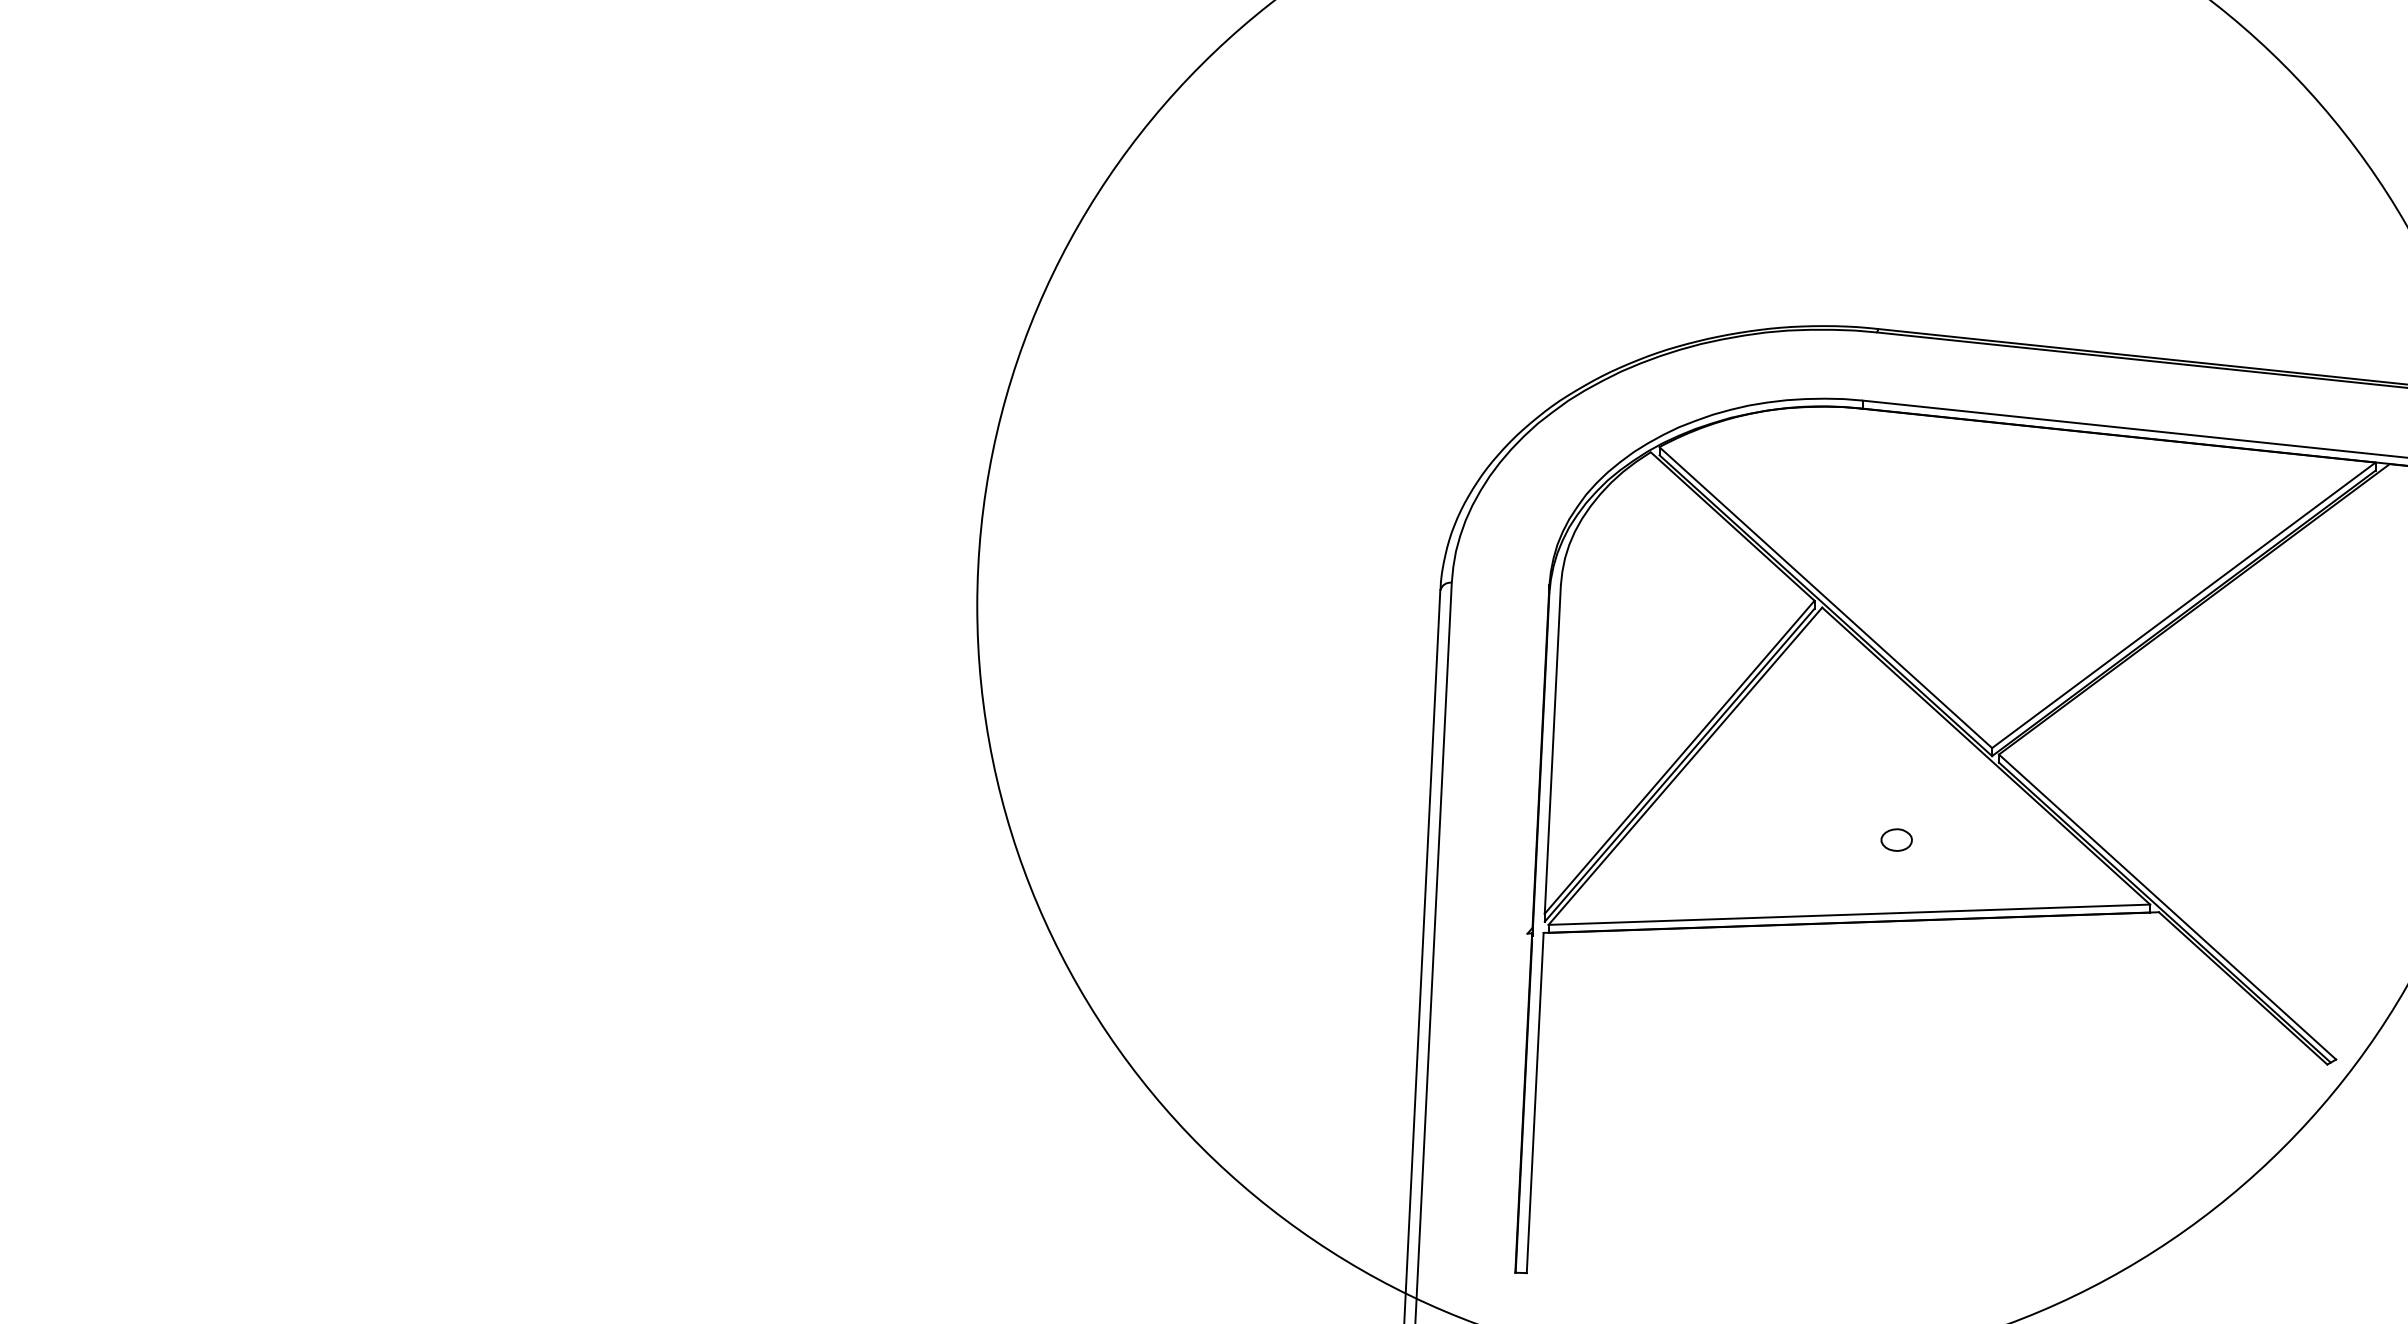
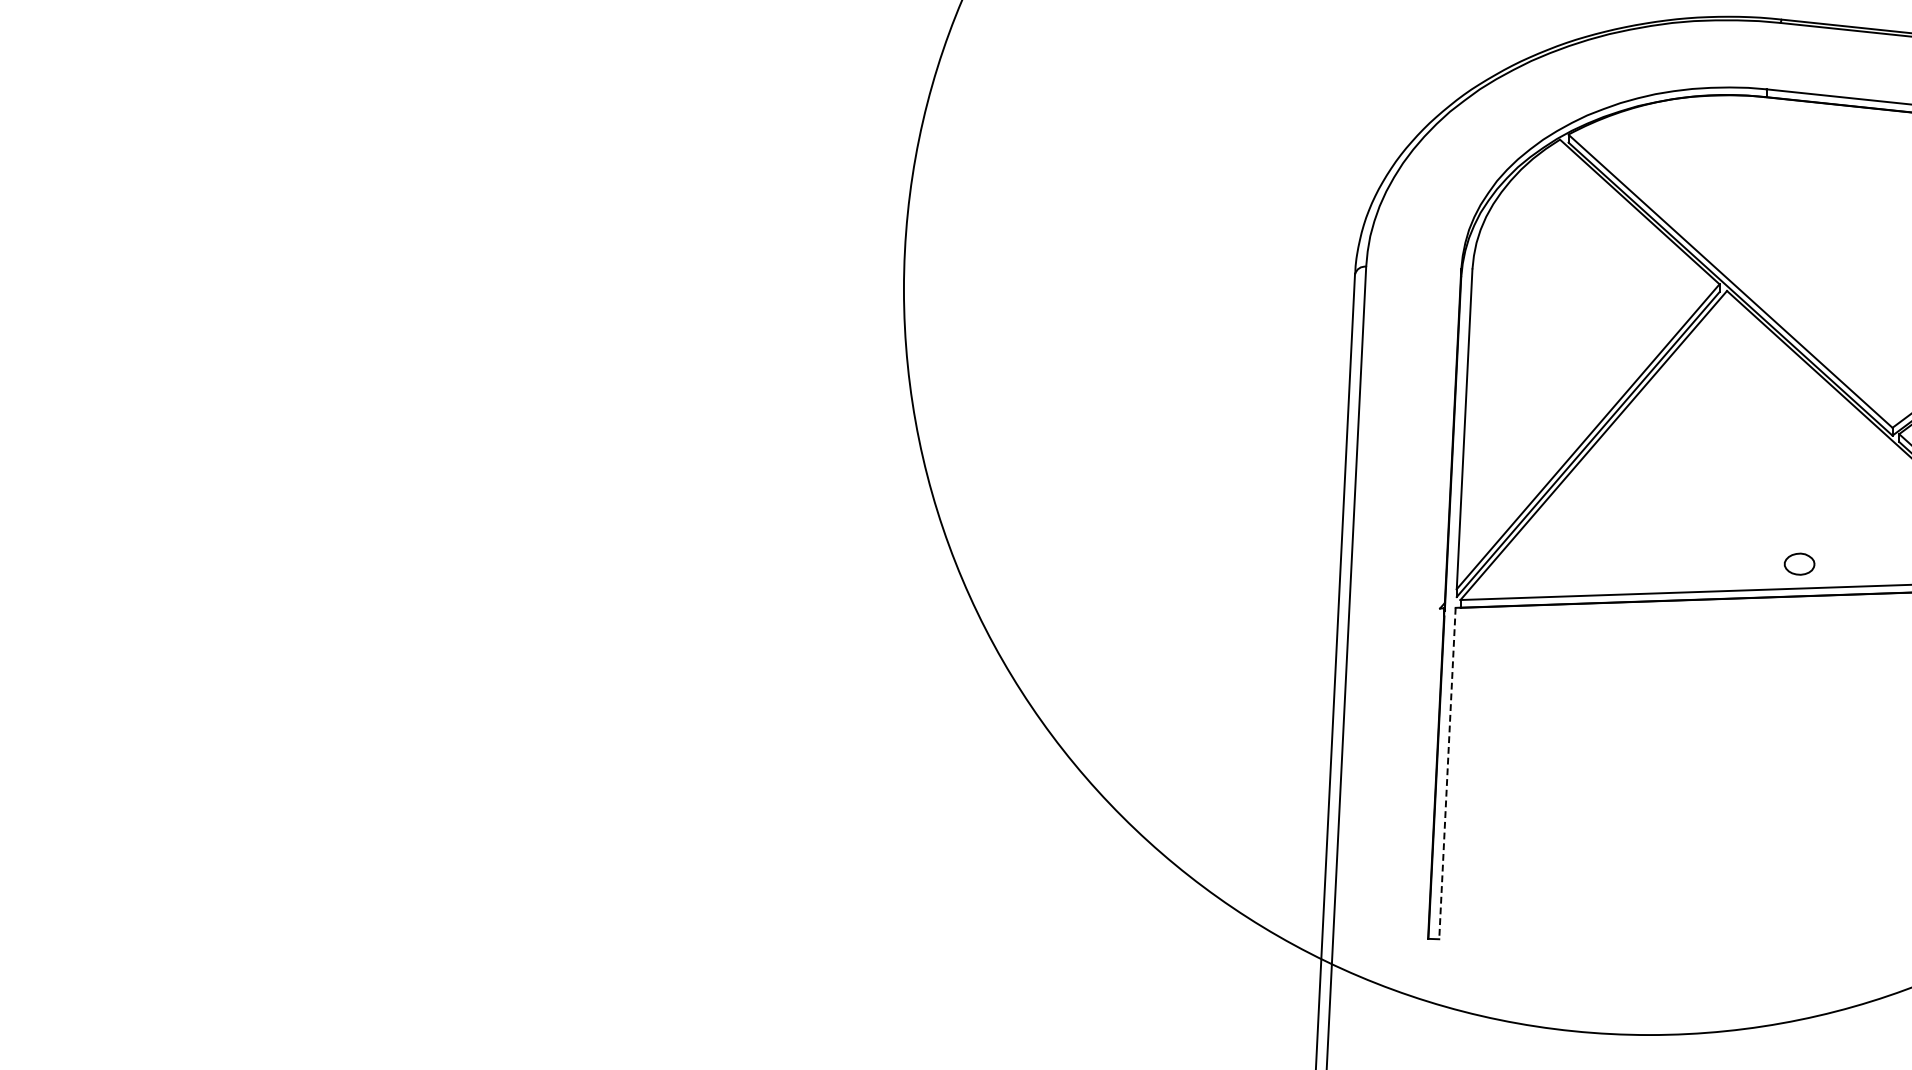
part: (1896, 839) -> (1799, 563), moved
line: (1535, 1103) -> (1447, 774), solid -> dashed

